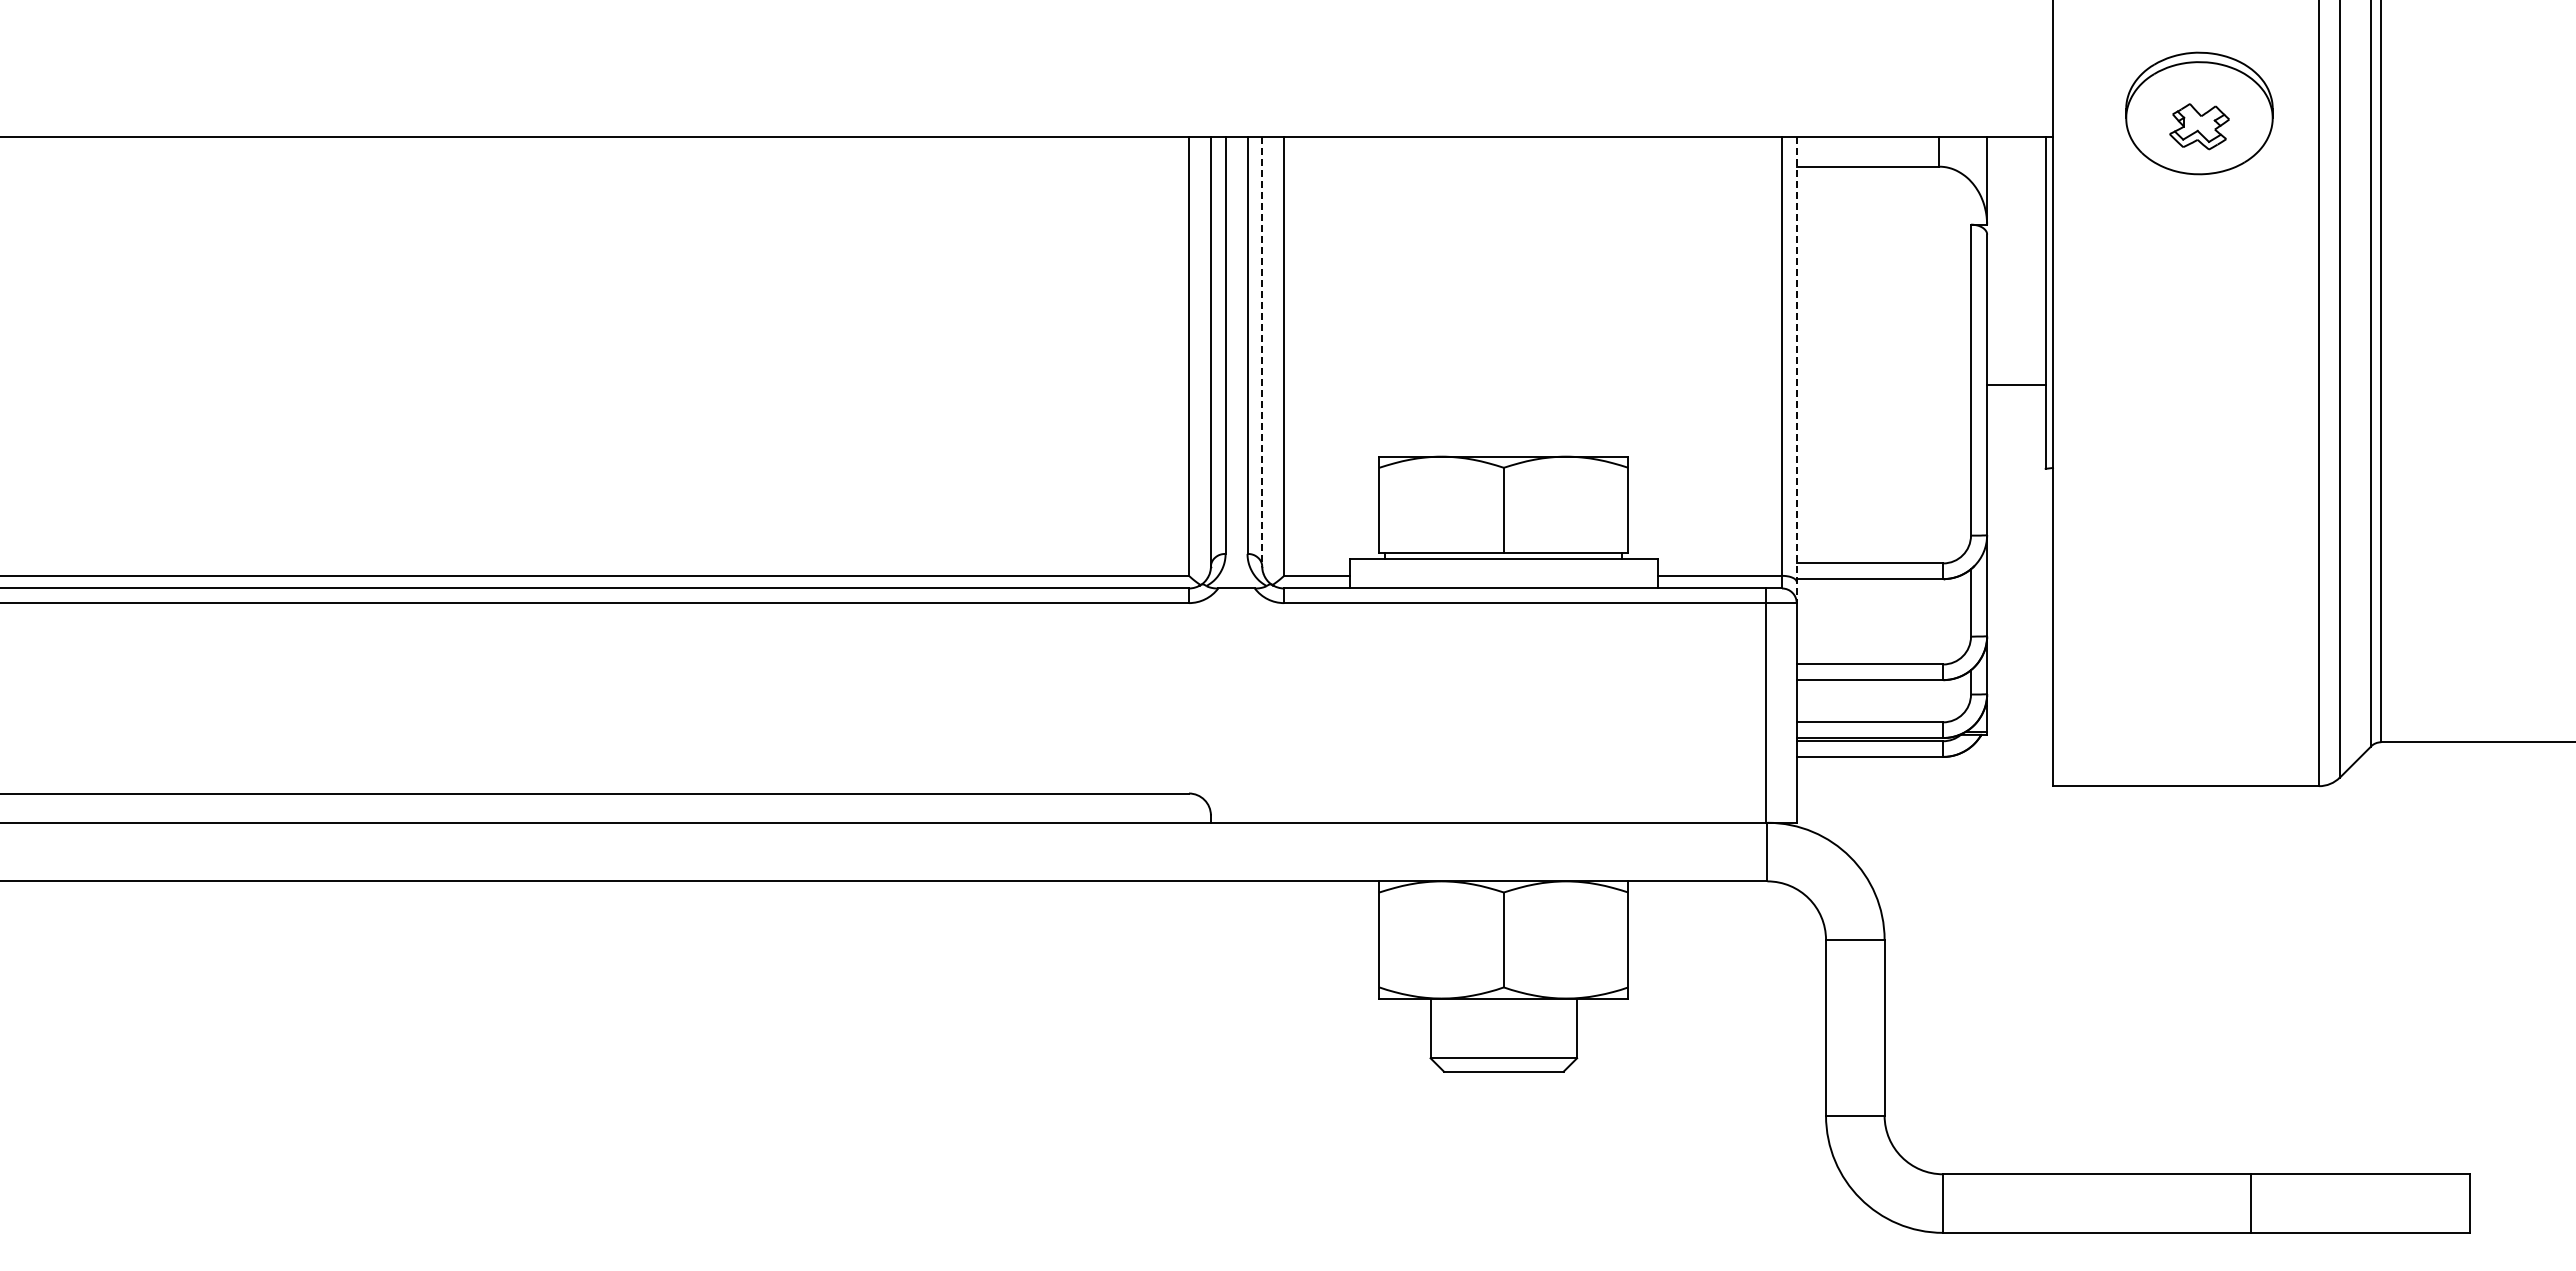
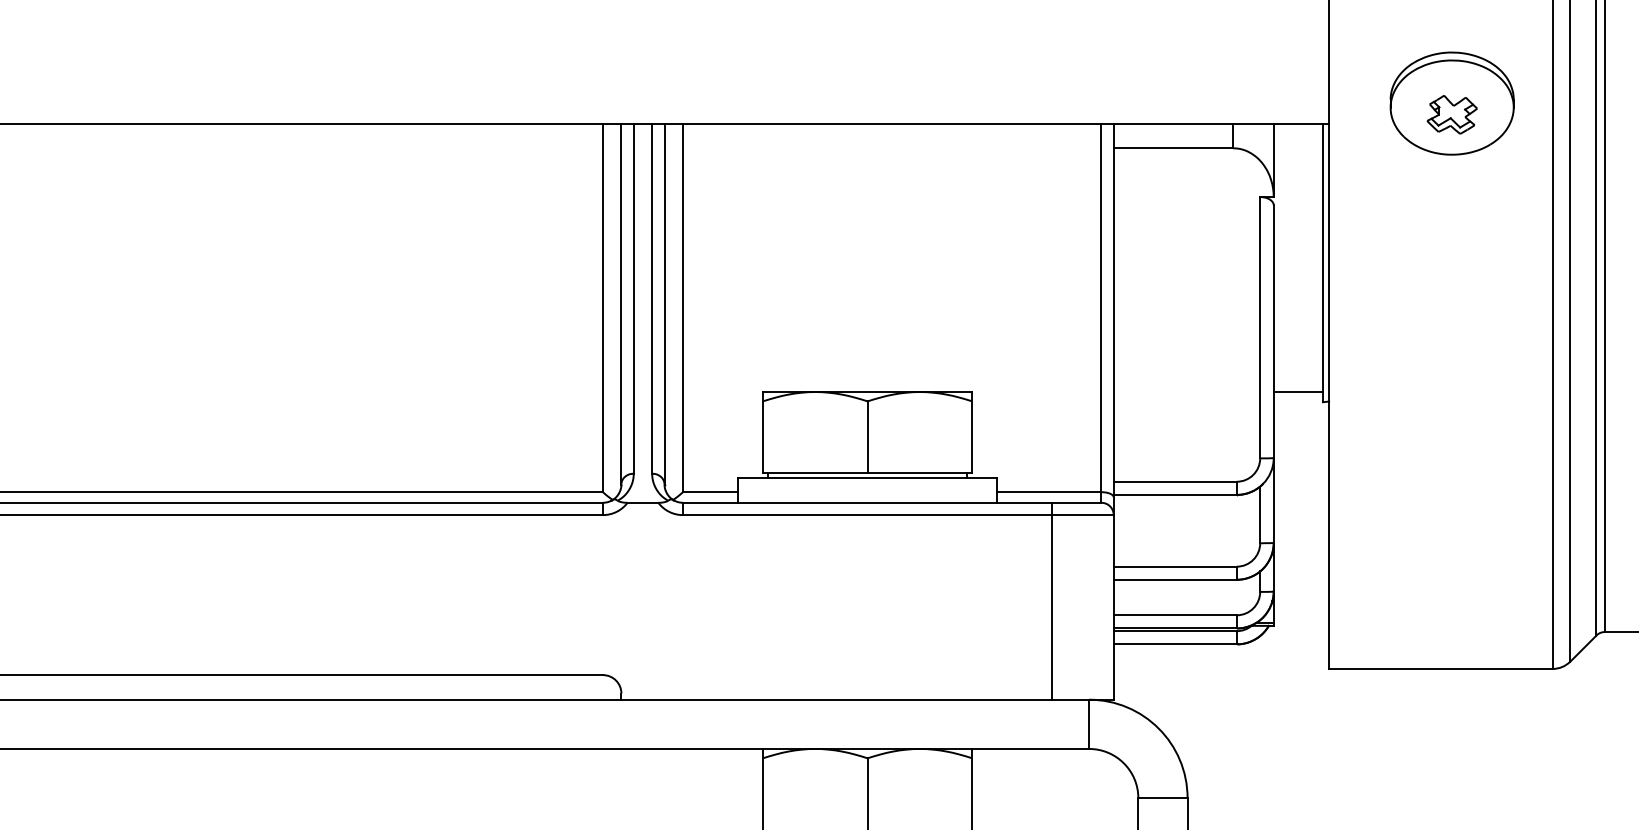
line: (1262, 351) -> (664, 303), dashed -> solid
line: (1796, 370) -> (1113, 319), dashed -> solid
line: (2016, 384) -> (1298, 391), moved
line: (1765, 705) -> (1052, 601), moved

